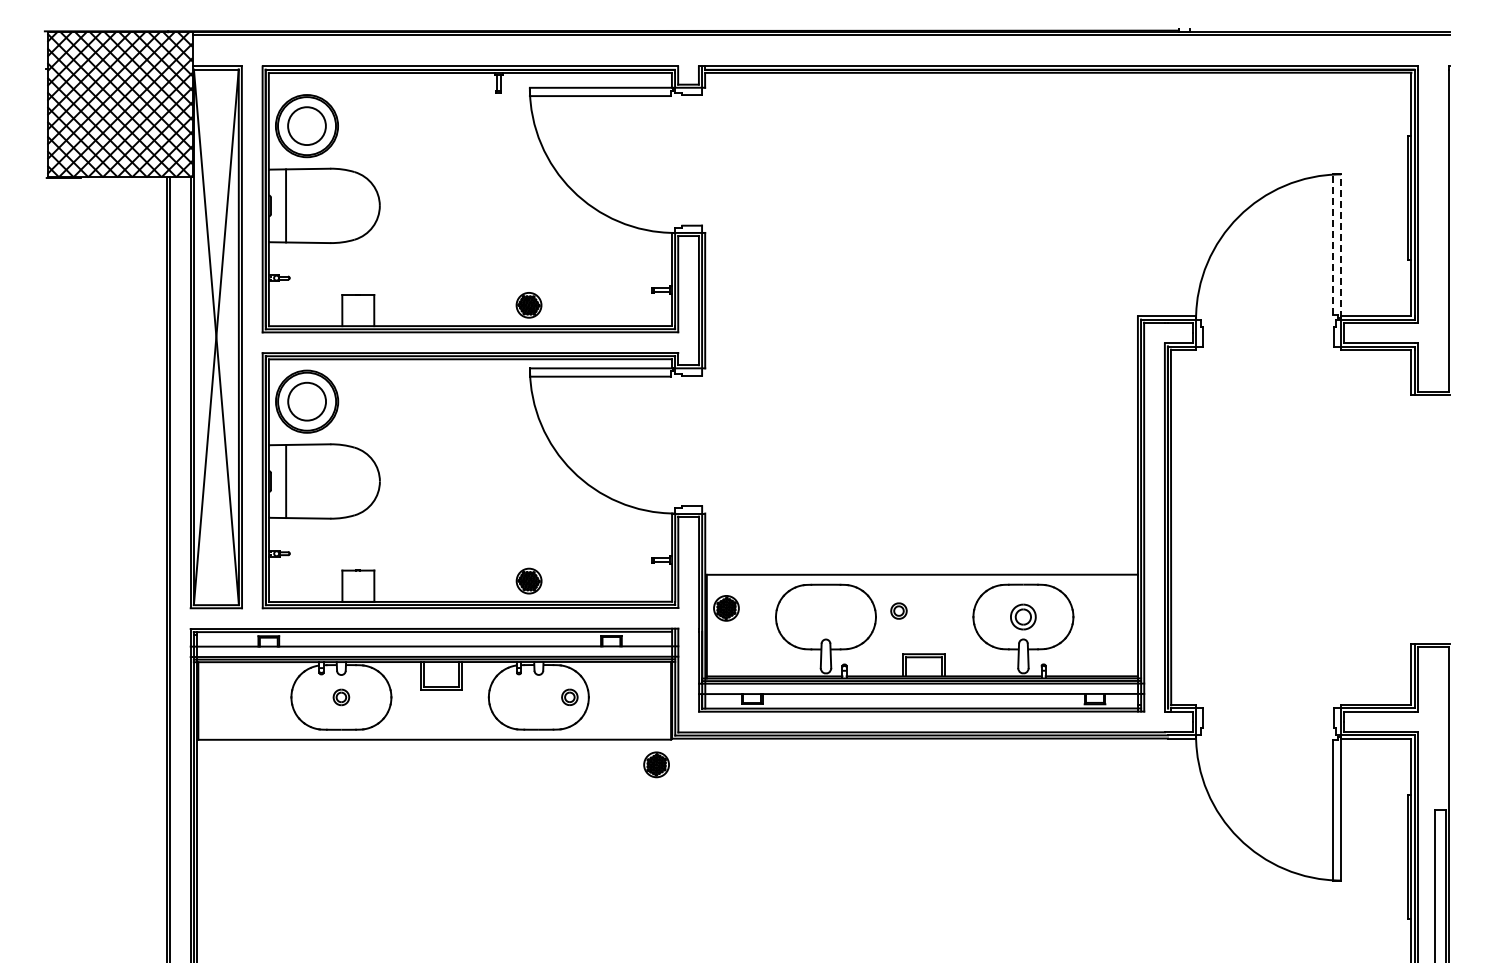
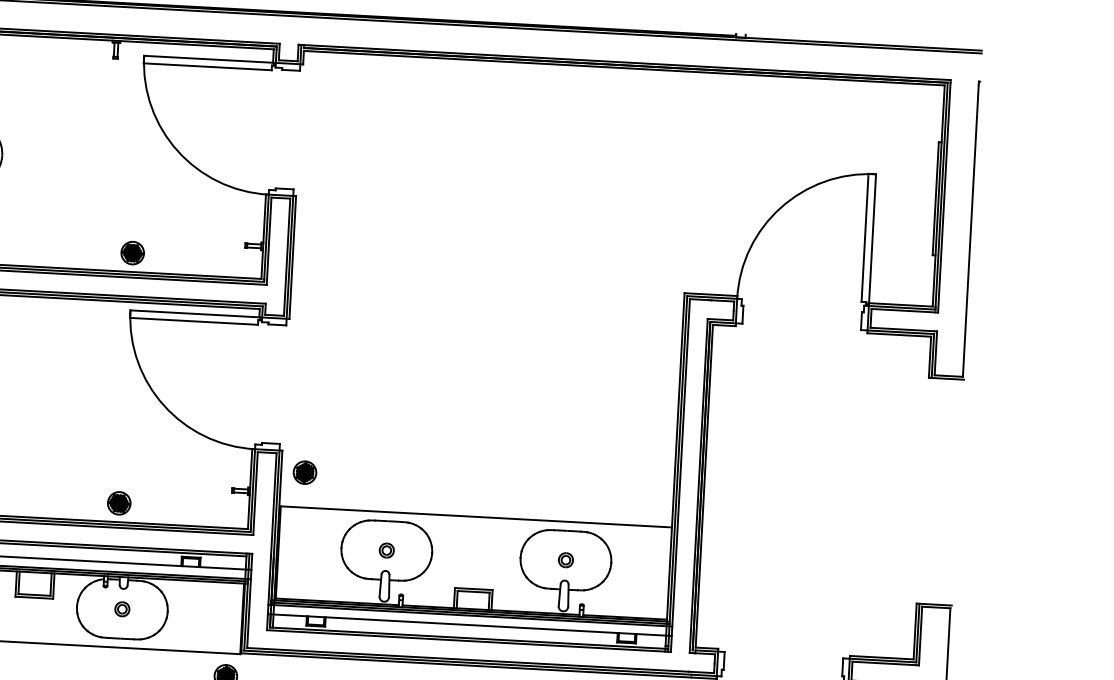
line: (1332, 244) -> (864, 237), dashed -> solid
line: (1341, 245) -> (872, 238), dashed -> solid
part: (726, 608) -> (305, 472), moved
part: (898, 610) -> (386, 550), moved
part: (1023, 616) -> (566, 559), size x0.62
part: (569, 696) -> (122, 608), moved

